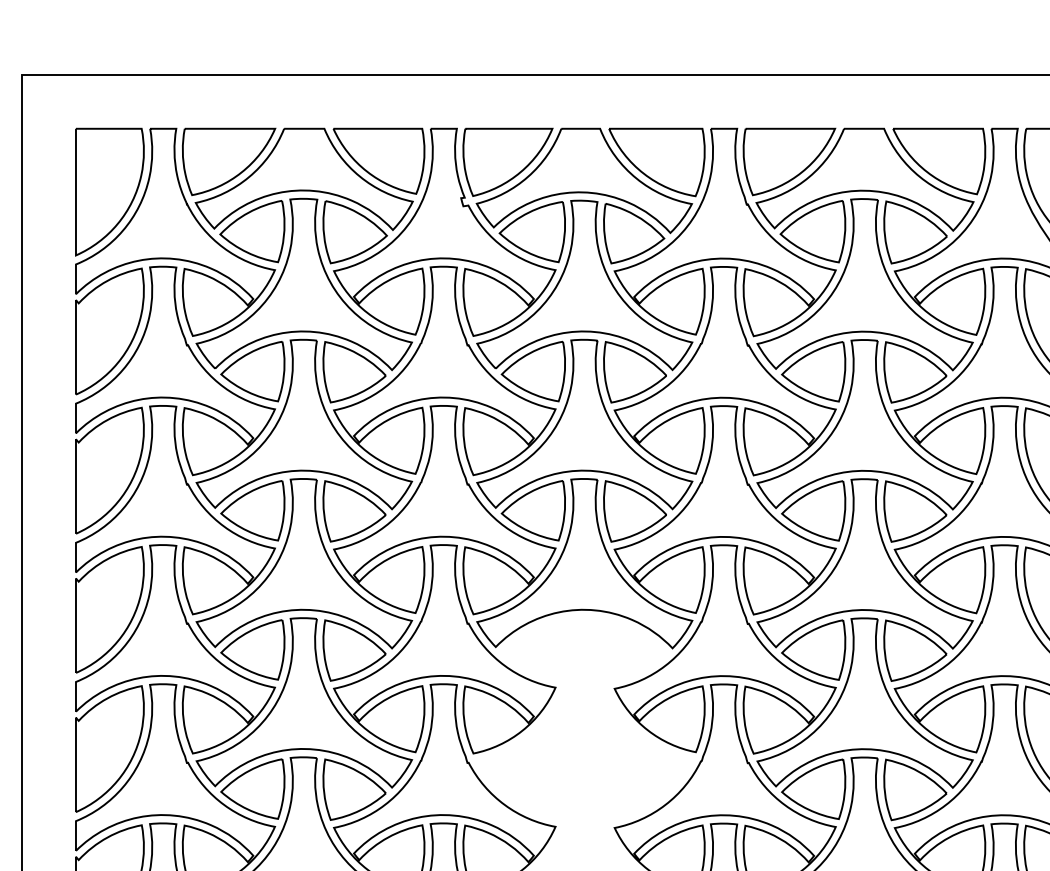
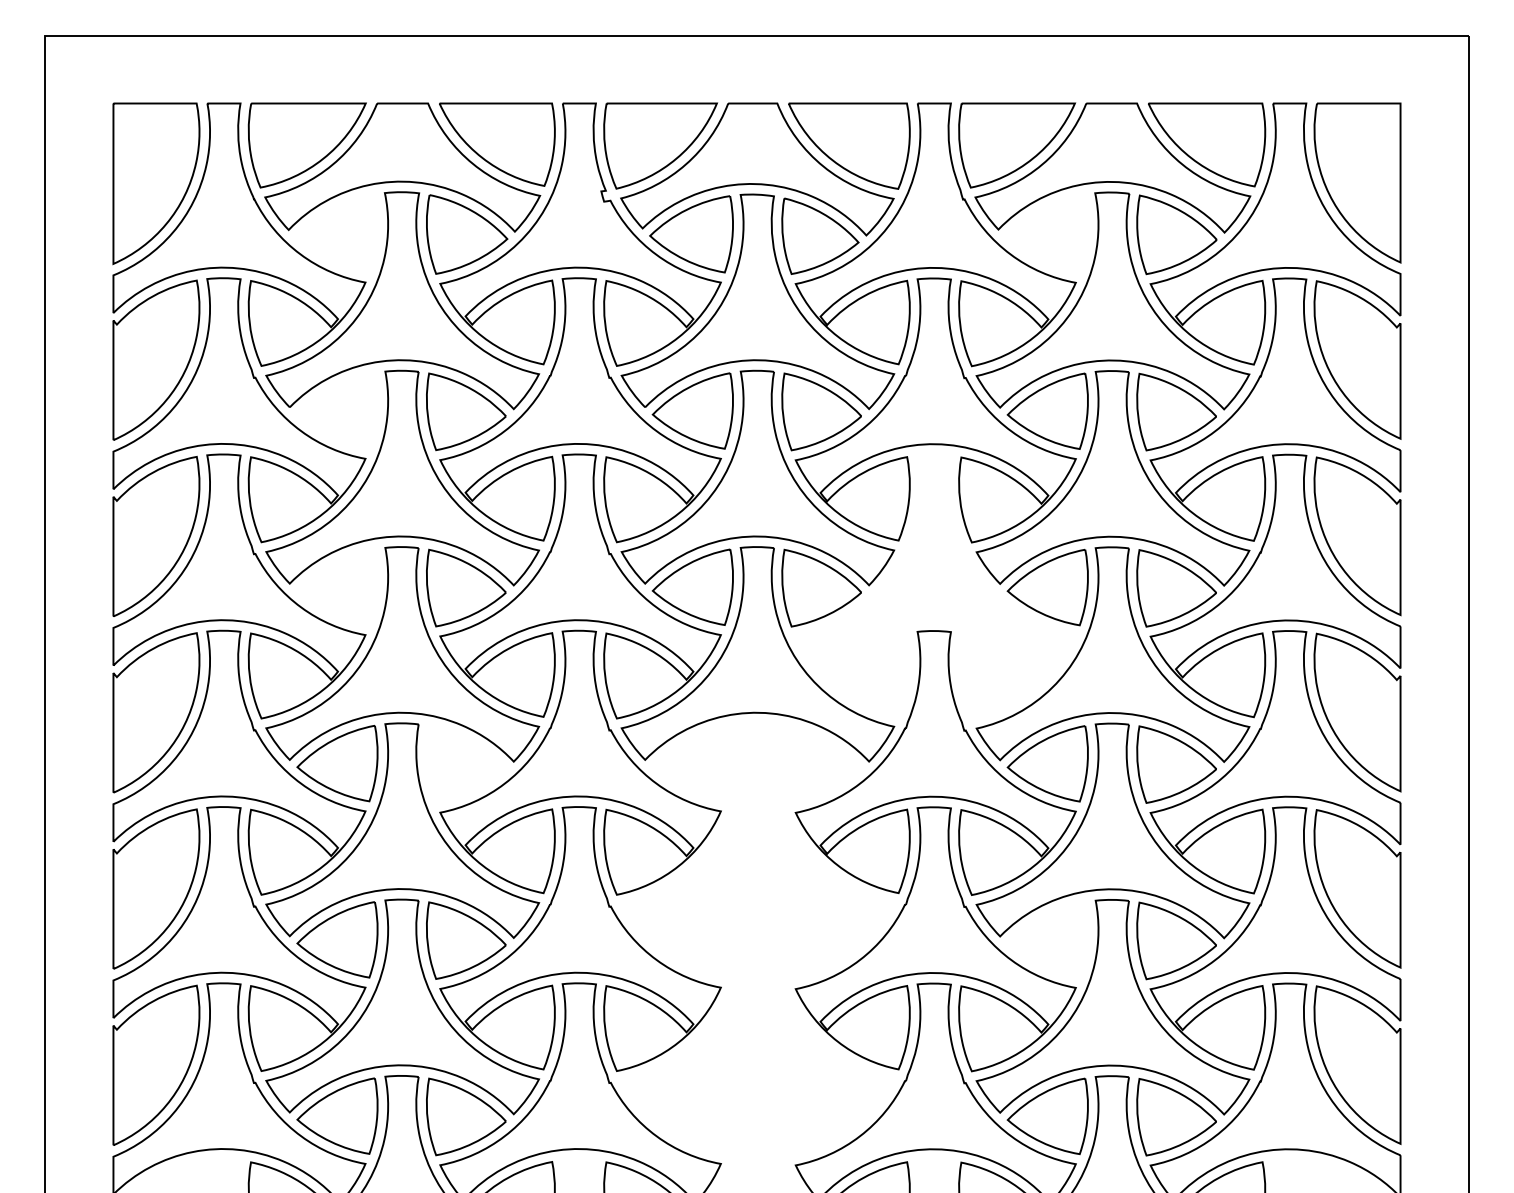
part: (252, 231) -> (336, 233), removed
part: (812, 231) -> (1046, 233), removed
part: (252, 371) -> (337, 410), removed
part: (252, 510) -> (337, 586), removed
part: (724, 510) -> (935, 586), removed
part: (354, 650) -> (466, 764), removed
part: (813, 788) -> (1047, 939), removed

